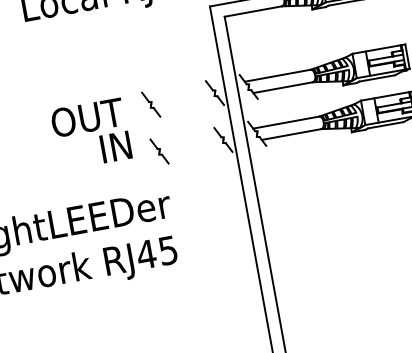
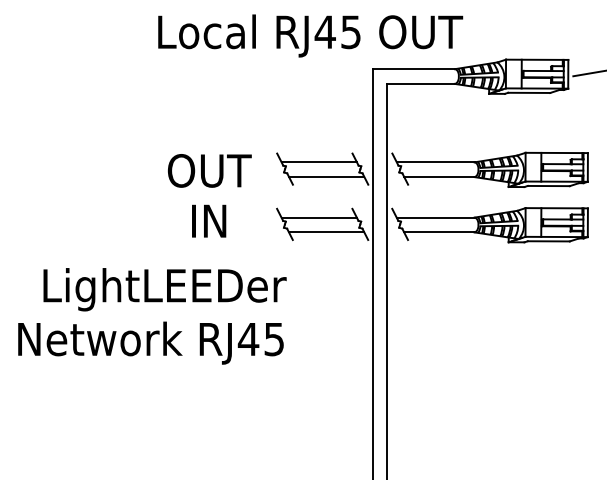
line: (178, 93) -> (318, 162), added
line: (187, 105) -> (326, 177), added
line: (186, 140) -> (318, 217), added
text: (116, 146) -> (209, 220), moved
line: (196, 152) -> (326, 232), added

